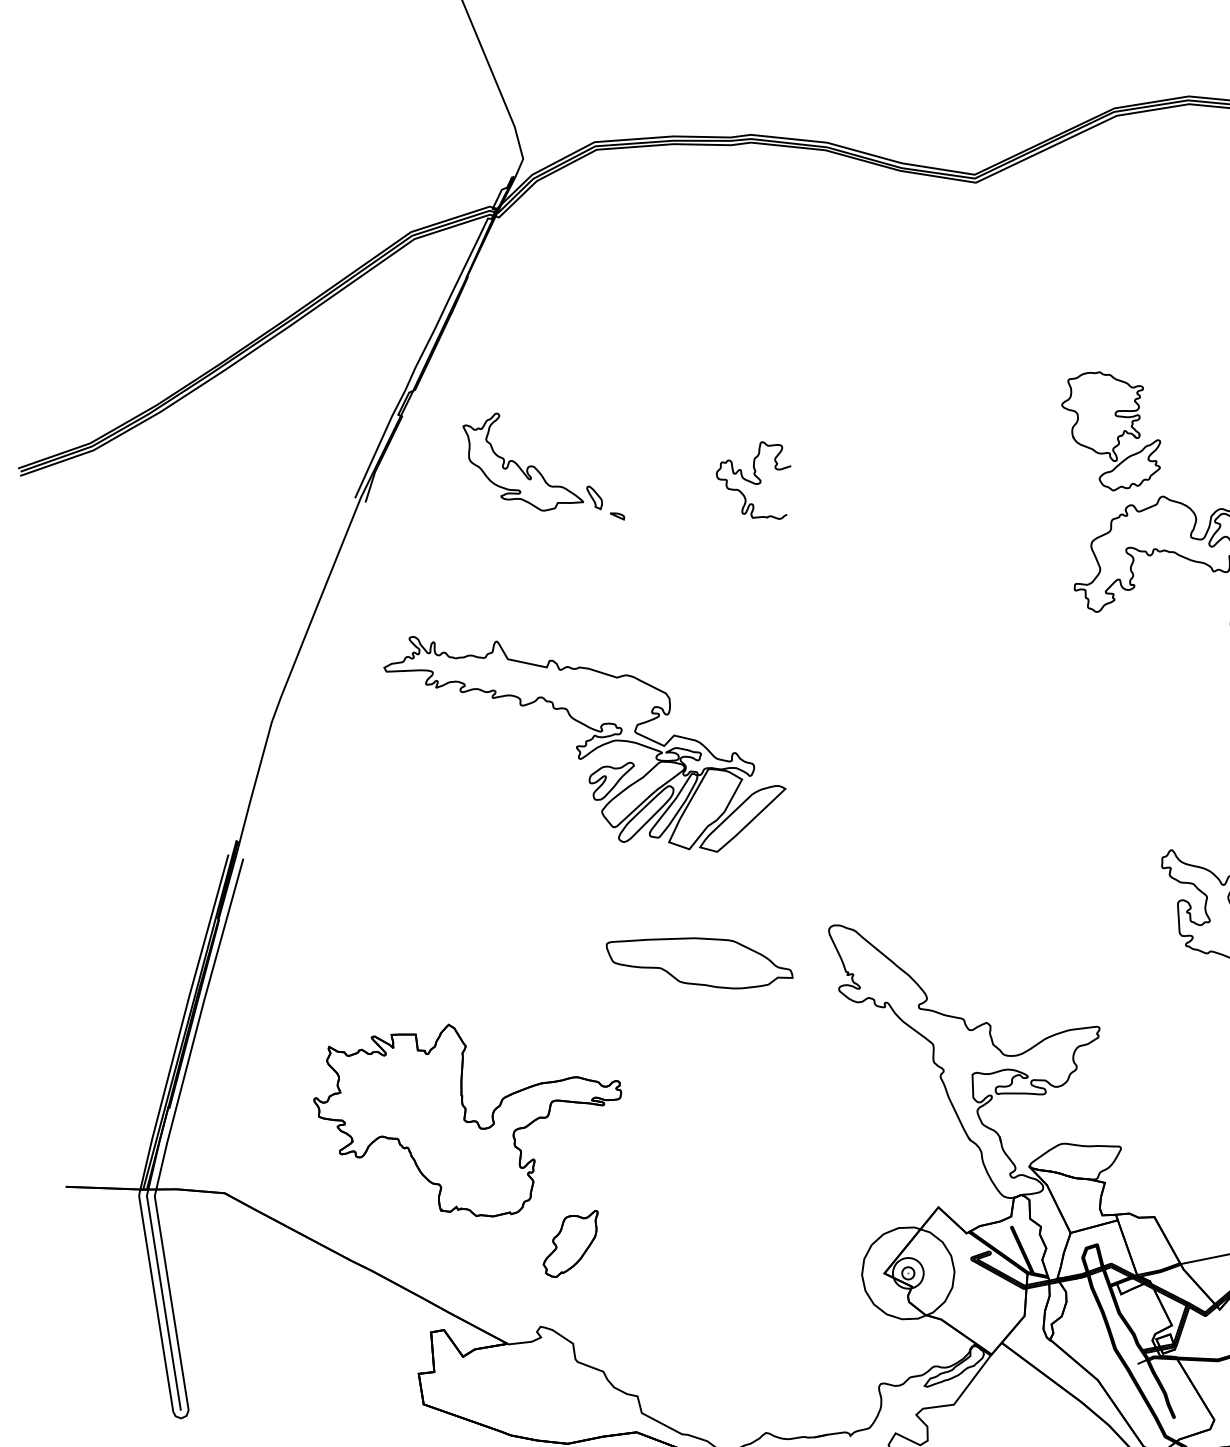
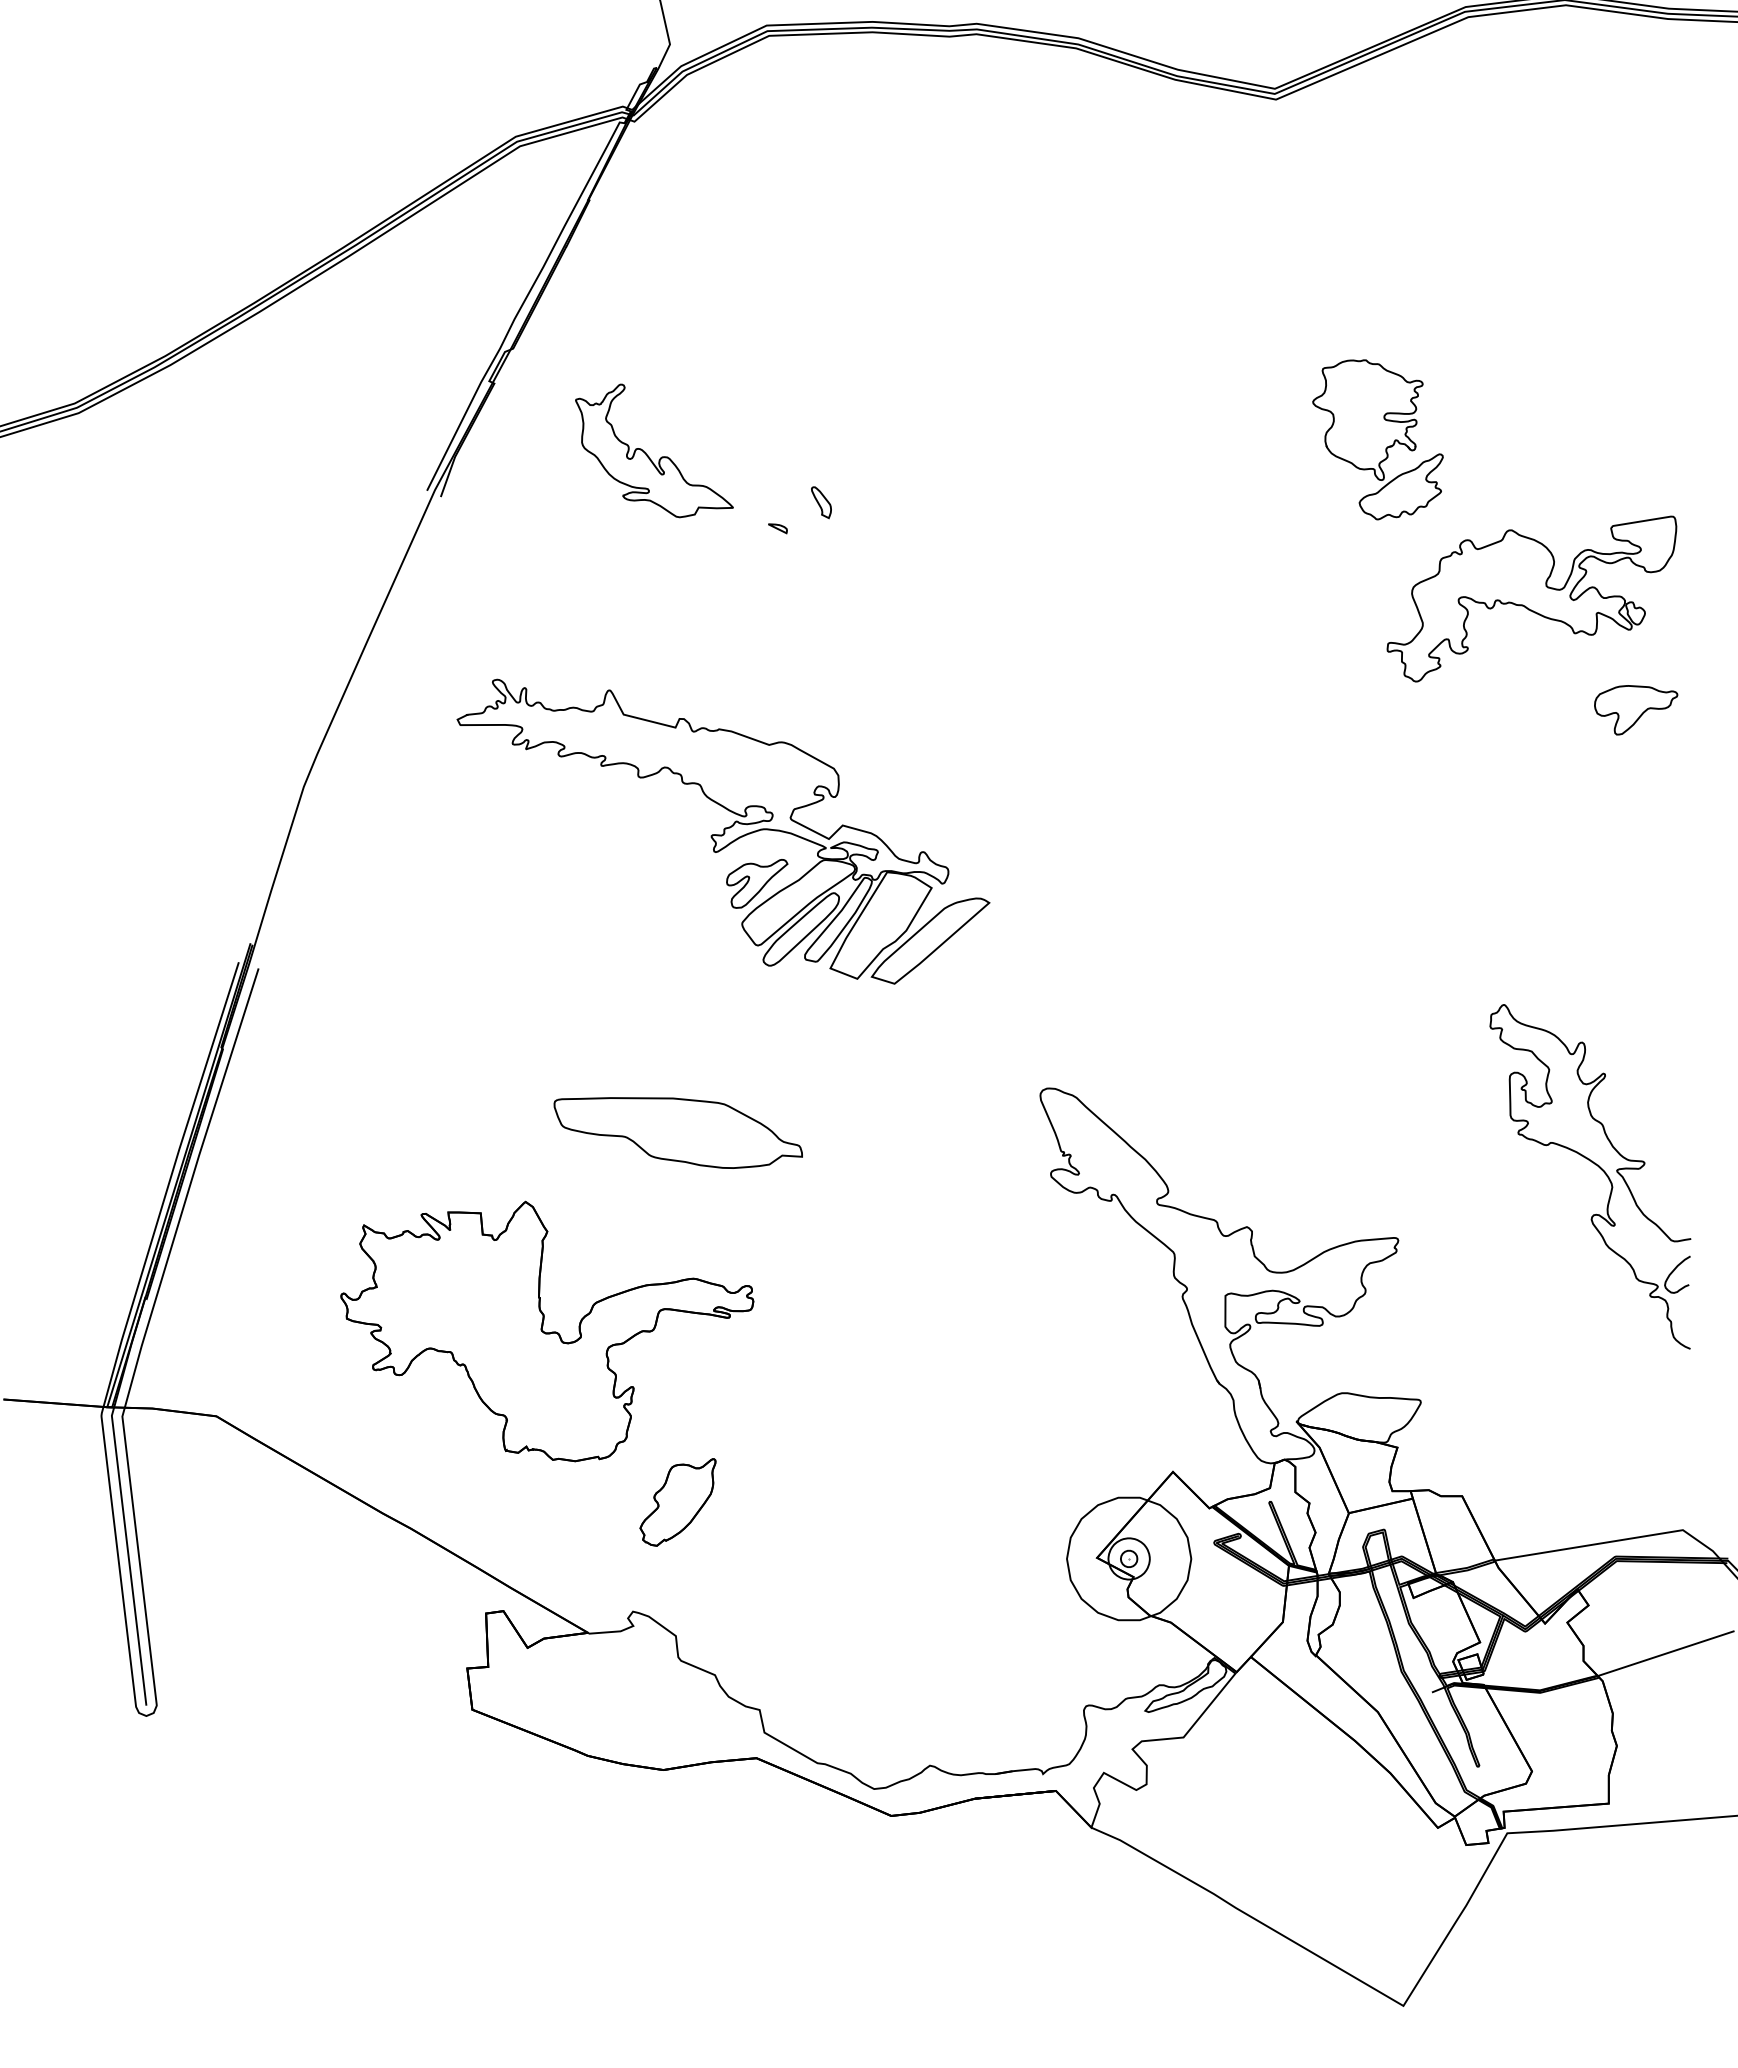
part: (1111, 430) -> (1377, 439), moved
curve: (752, 481) -> (961, 489), removed
part: (594, 497) -> (821, 502), moved
part: (699, 963) -> (677, 1132), moved

